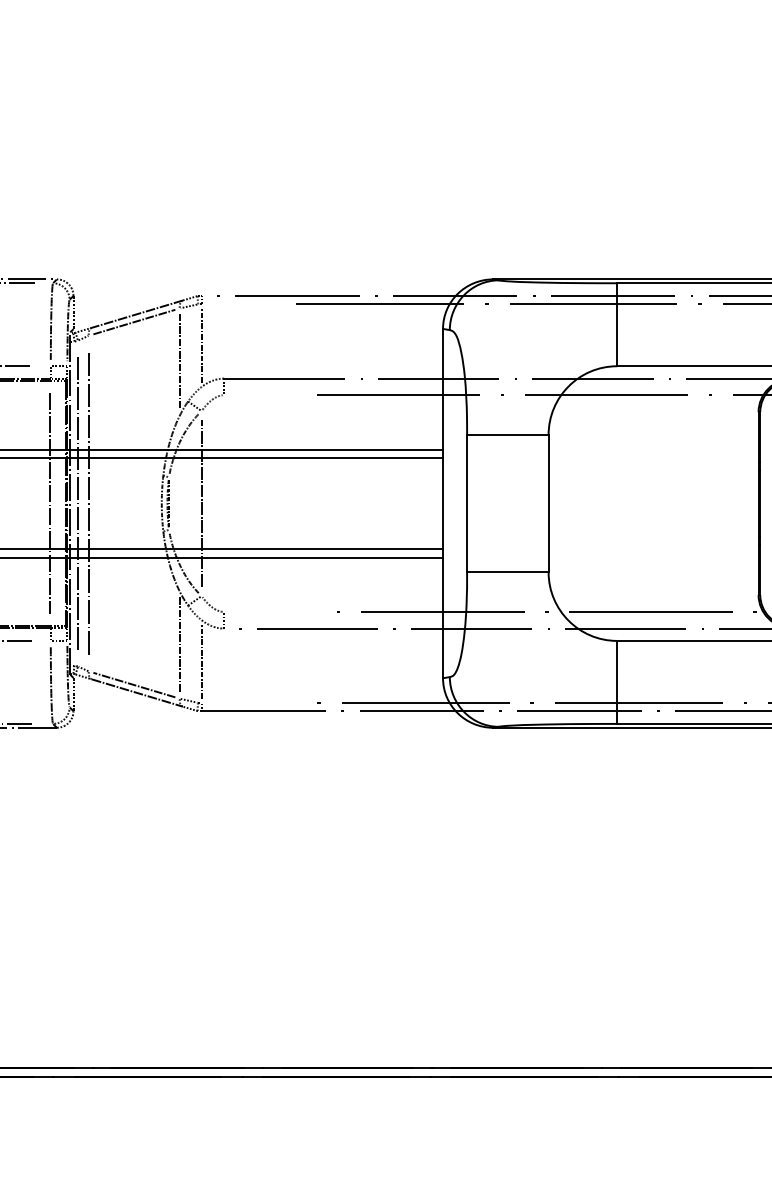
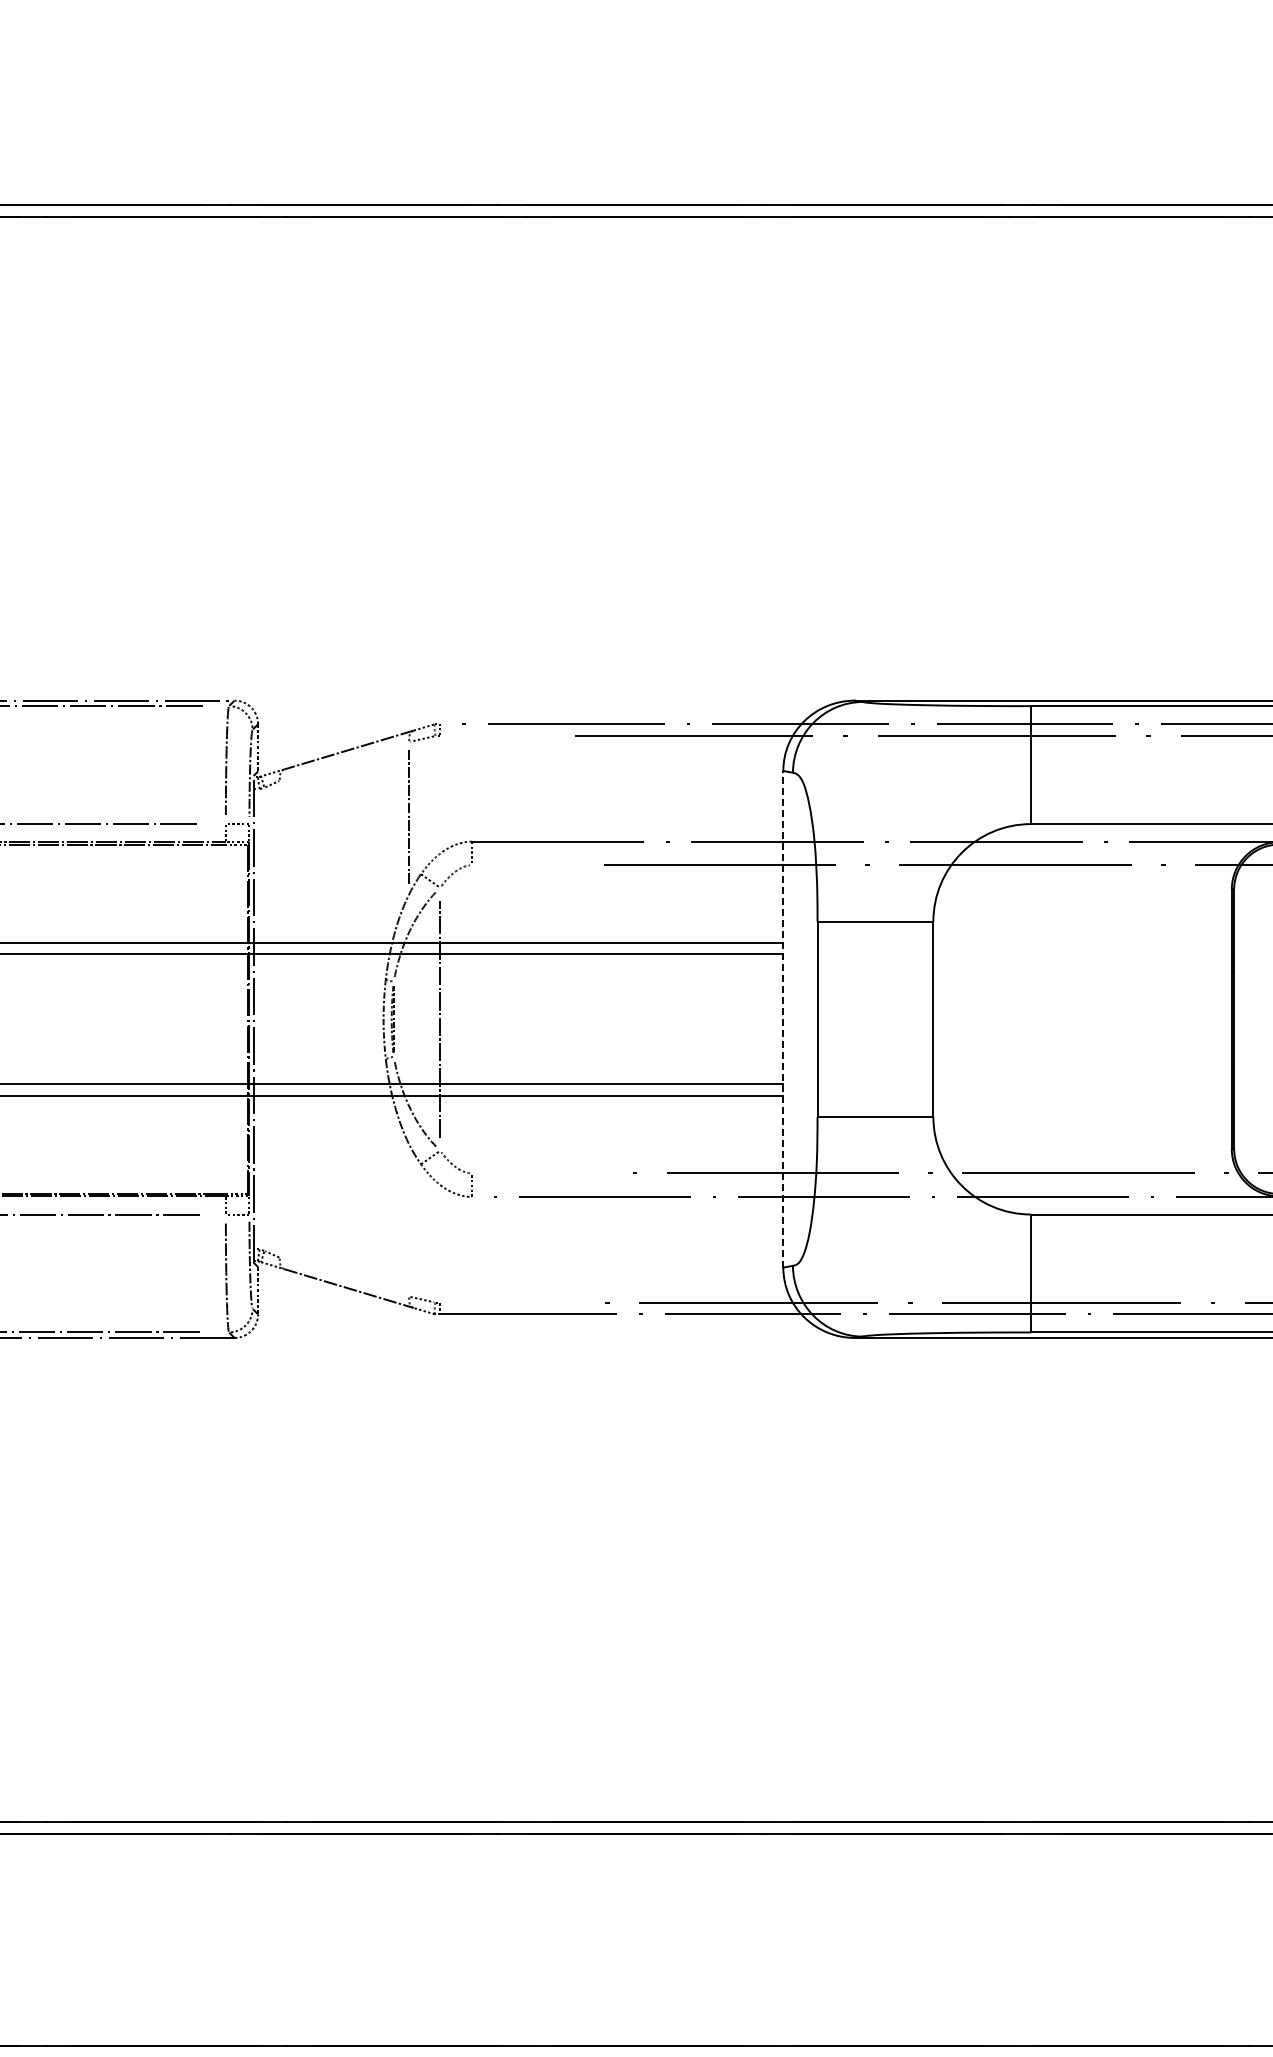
line: (134, 321) -> (344, 760), removed
line: (201, 345) -> (440, 794), removed
line: (49, 503) -> (224, 1019), removed
line: (77, 503) -> (264, 1018), removed
line: (88, 503) -> (279, 1019), removed
line: (443, 503) -> (783, 1018), solid -> dashed
line: (180, 645) -> (409, 1220), removed
line: (201, 661) -> (440, 1243), removed
line: (134, 684) -> (344, 1276), removed

